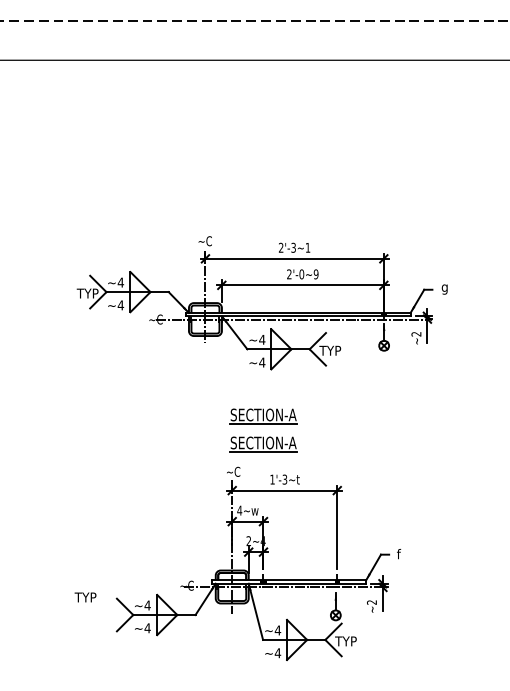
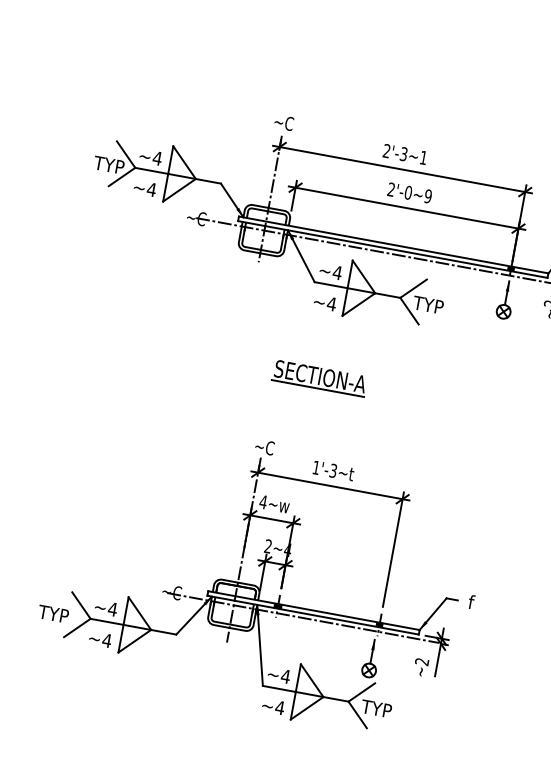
part: (263, 444) -> (312, 417), removed
text: (85, 597) -> (53, 614), moved

